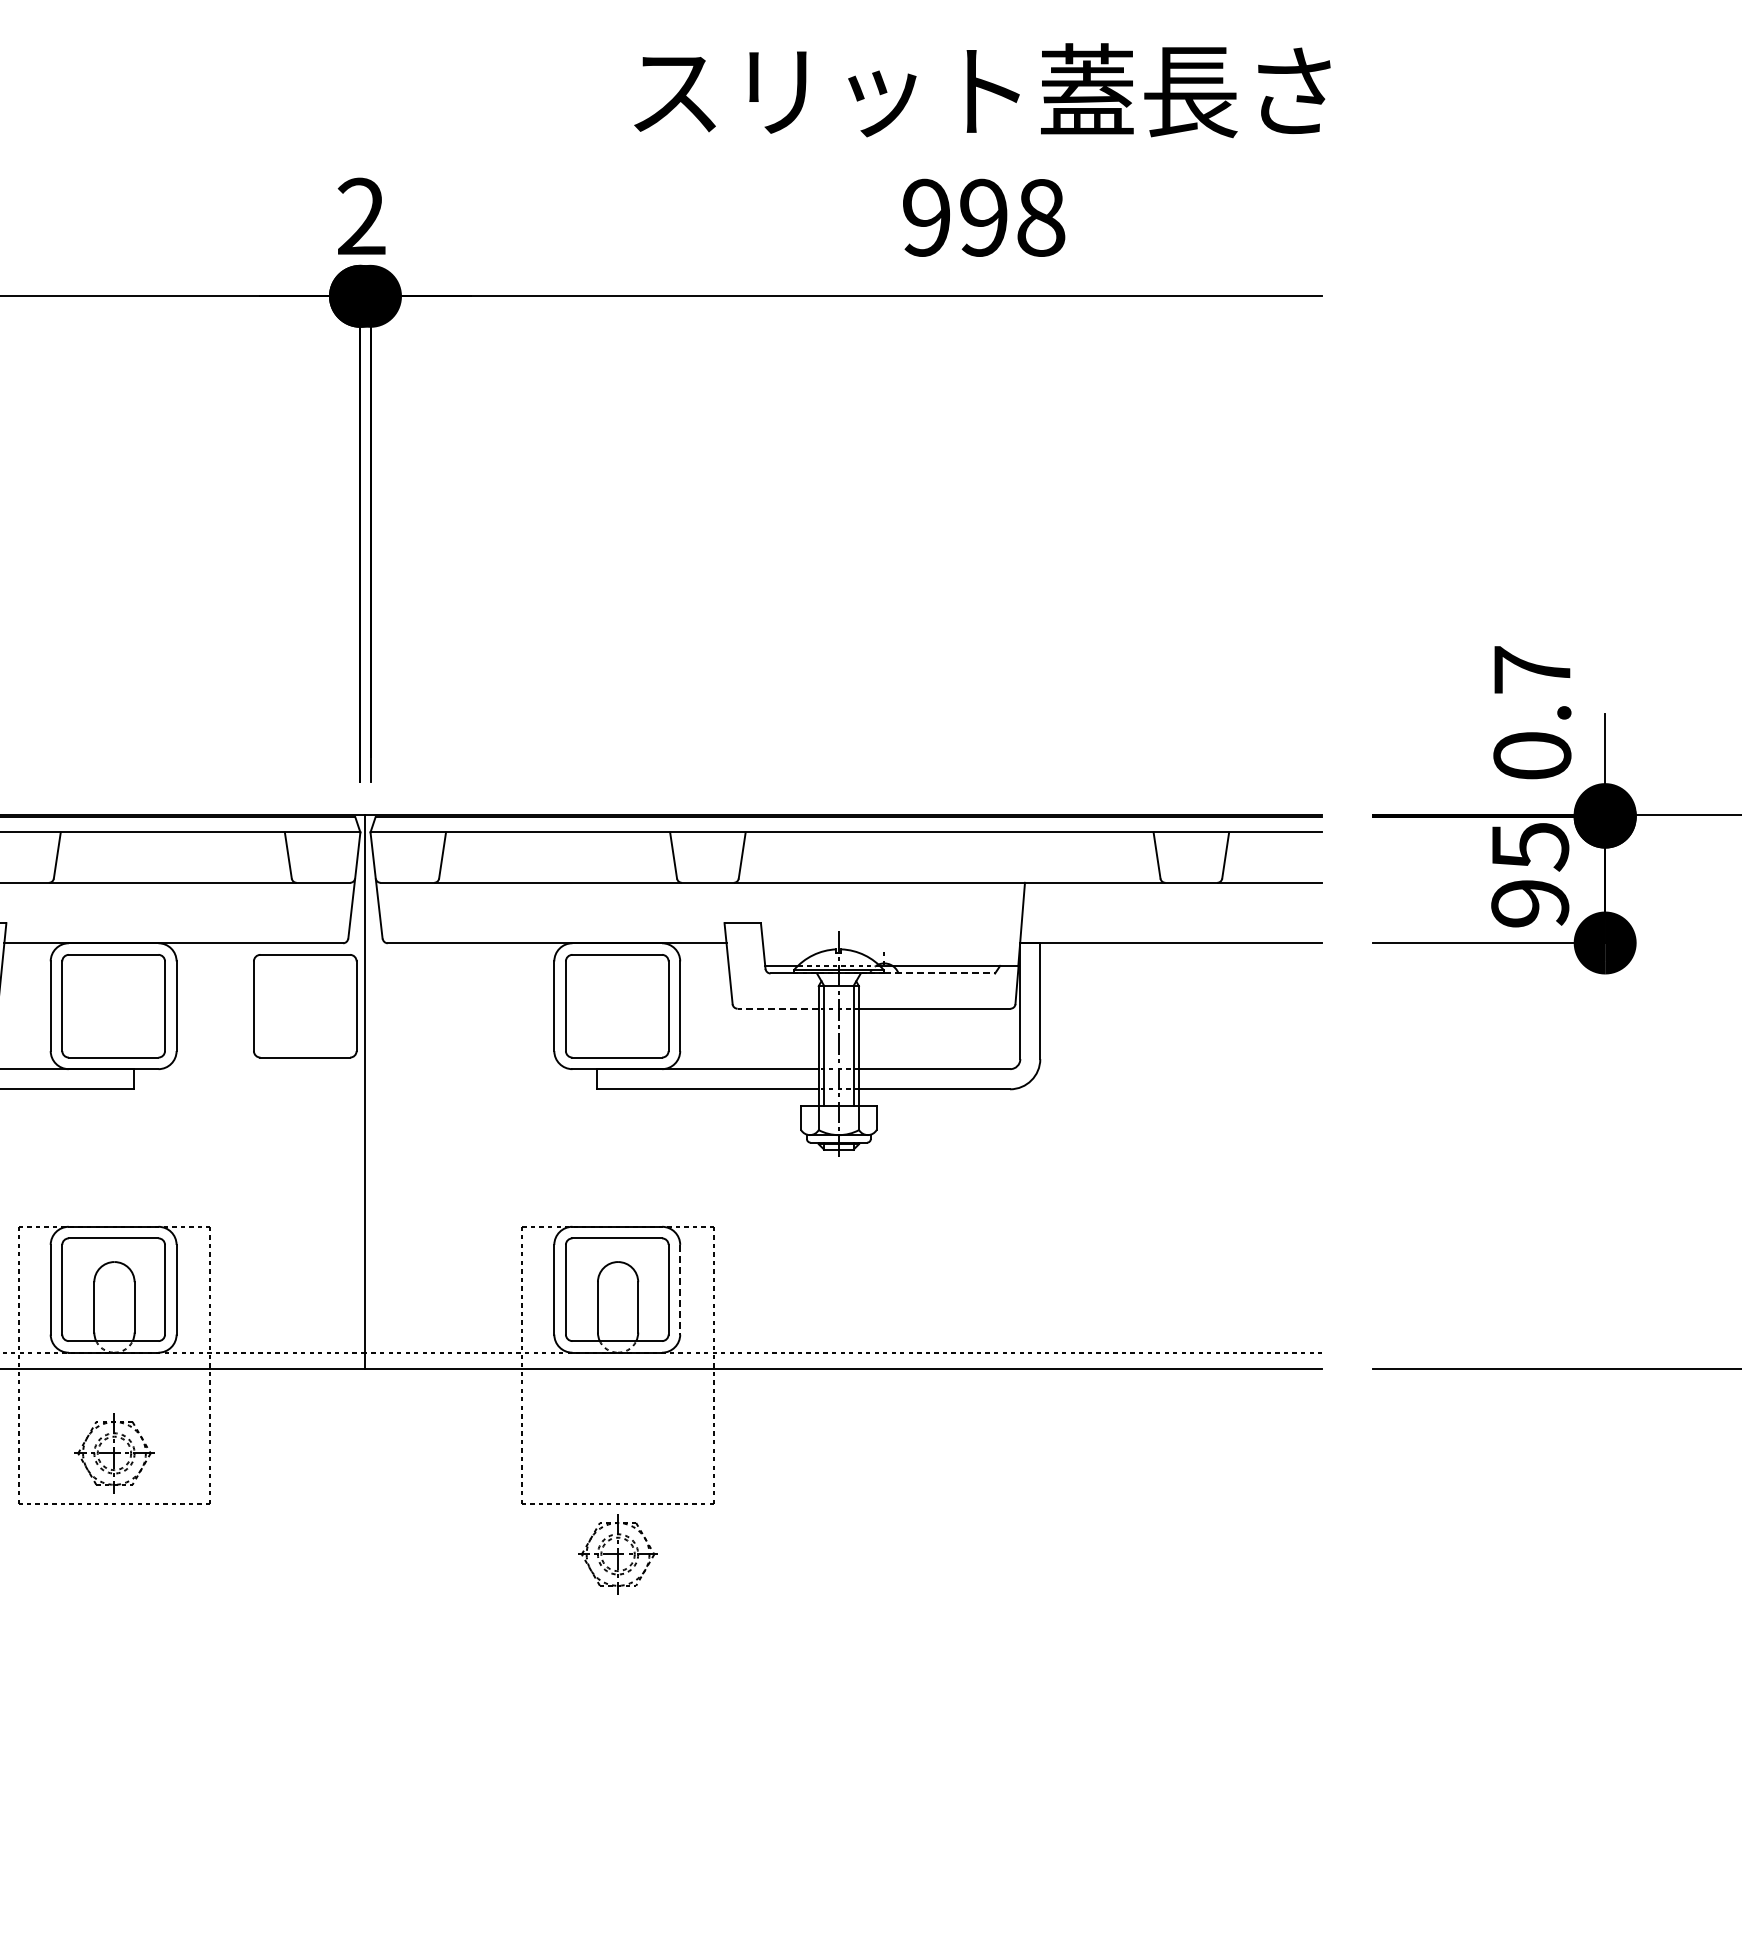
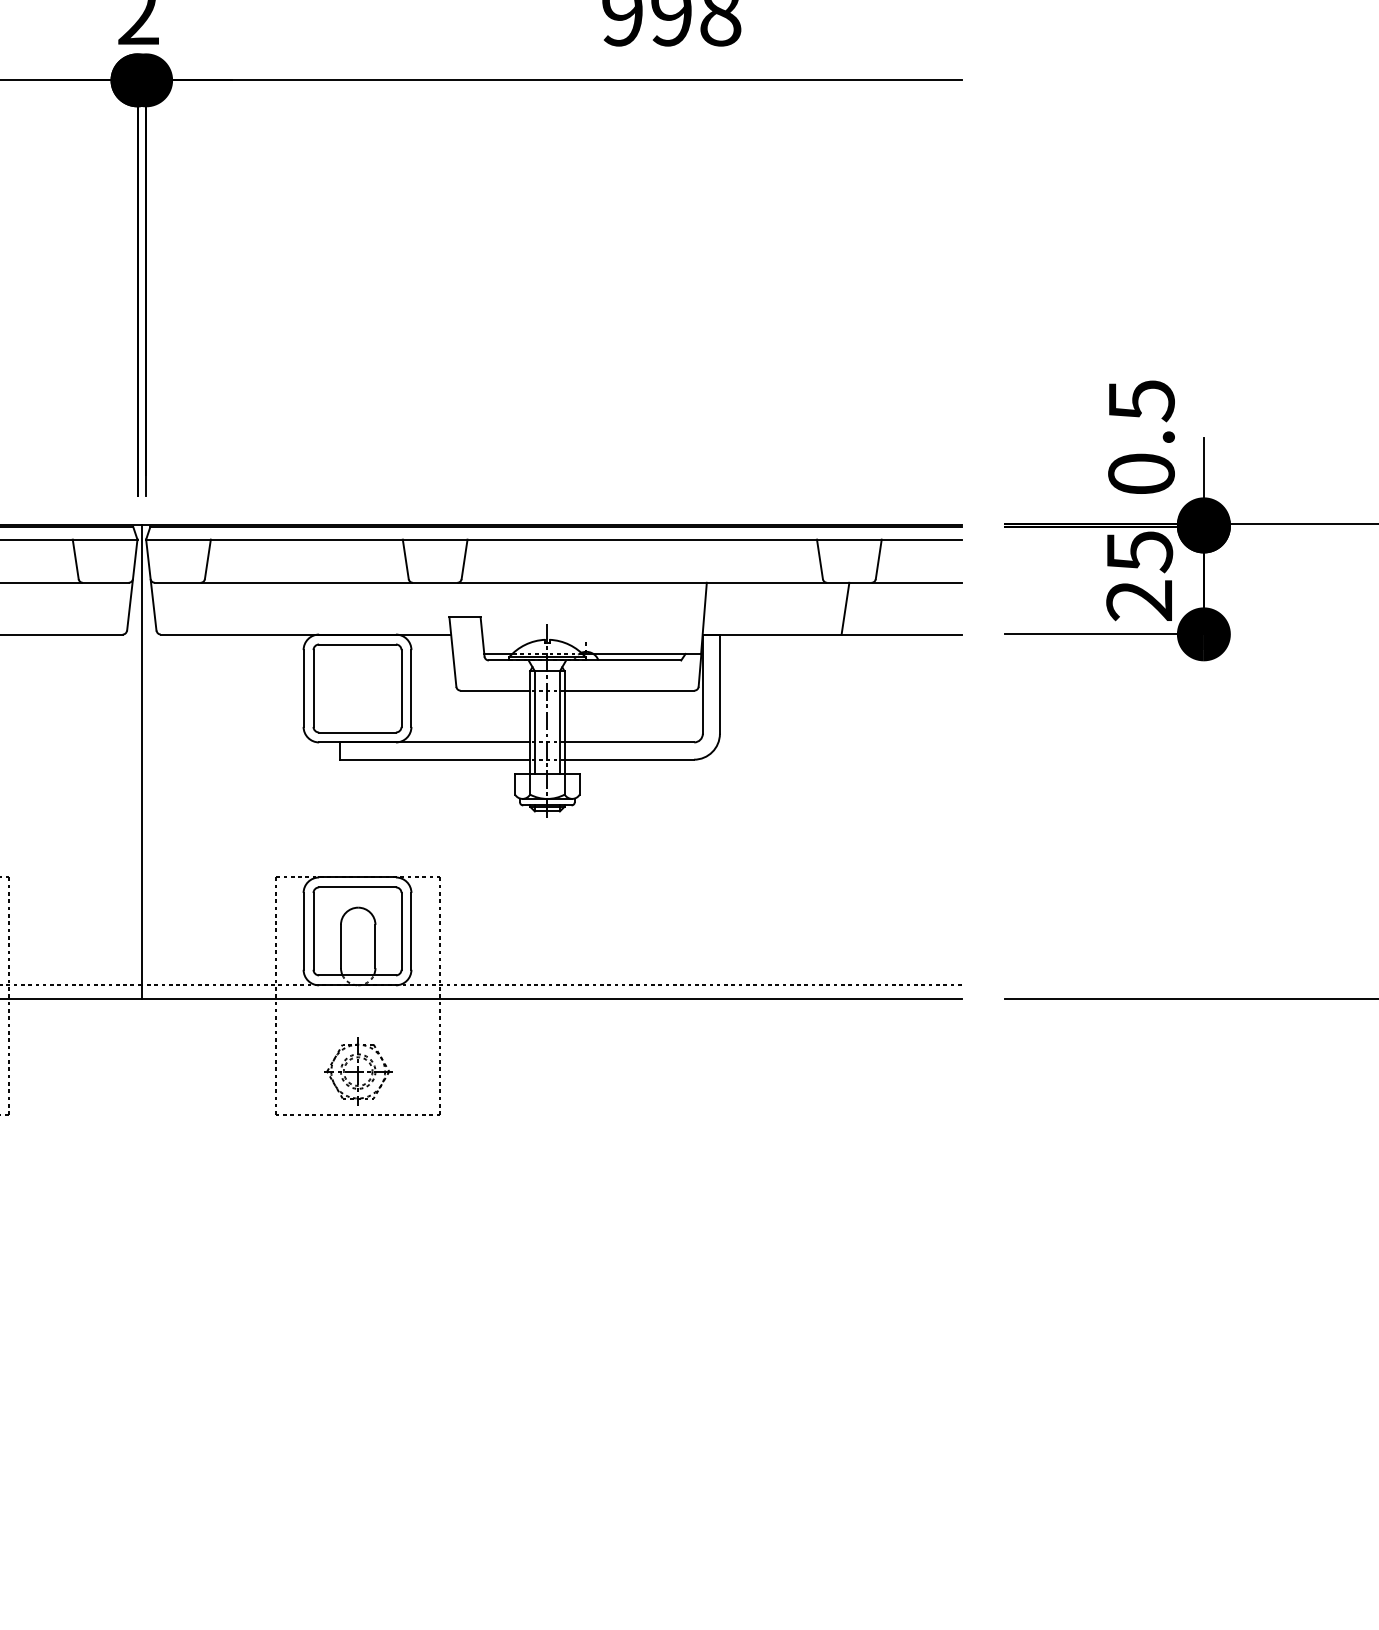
text: (1532, 670) -> (1141, 400), 0.7 -> 0.5
text: (1530, 903) -> (1139, 600), 95 -> 25
line: (1186, 912) -> (845, 608), added
line: (939, 973) -> (633, 660), dashed -> solid
part: (305, 1006) -> (90, 688), removed
line: (778, 1008) -> (495, 690), dashed -> solid
line: (680, 1289) -> (411, 931), dashed -> solid
part: (617, 1554) -> (357, 1071), moved

